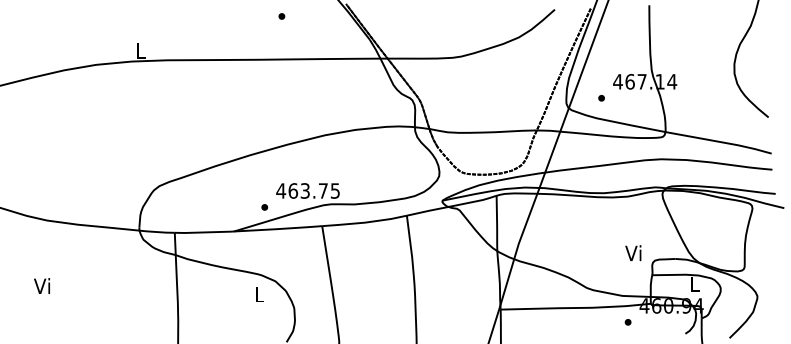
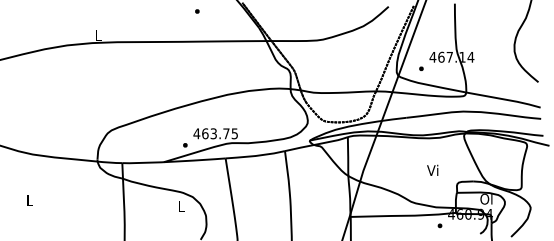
text: (633, 251) -> (432, 169), moved
text: (694, 283) -> (486, 198), L -> Ol
text: (40, 284) -> (28, 199), Vi -> L

